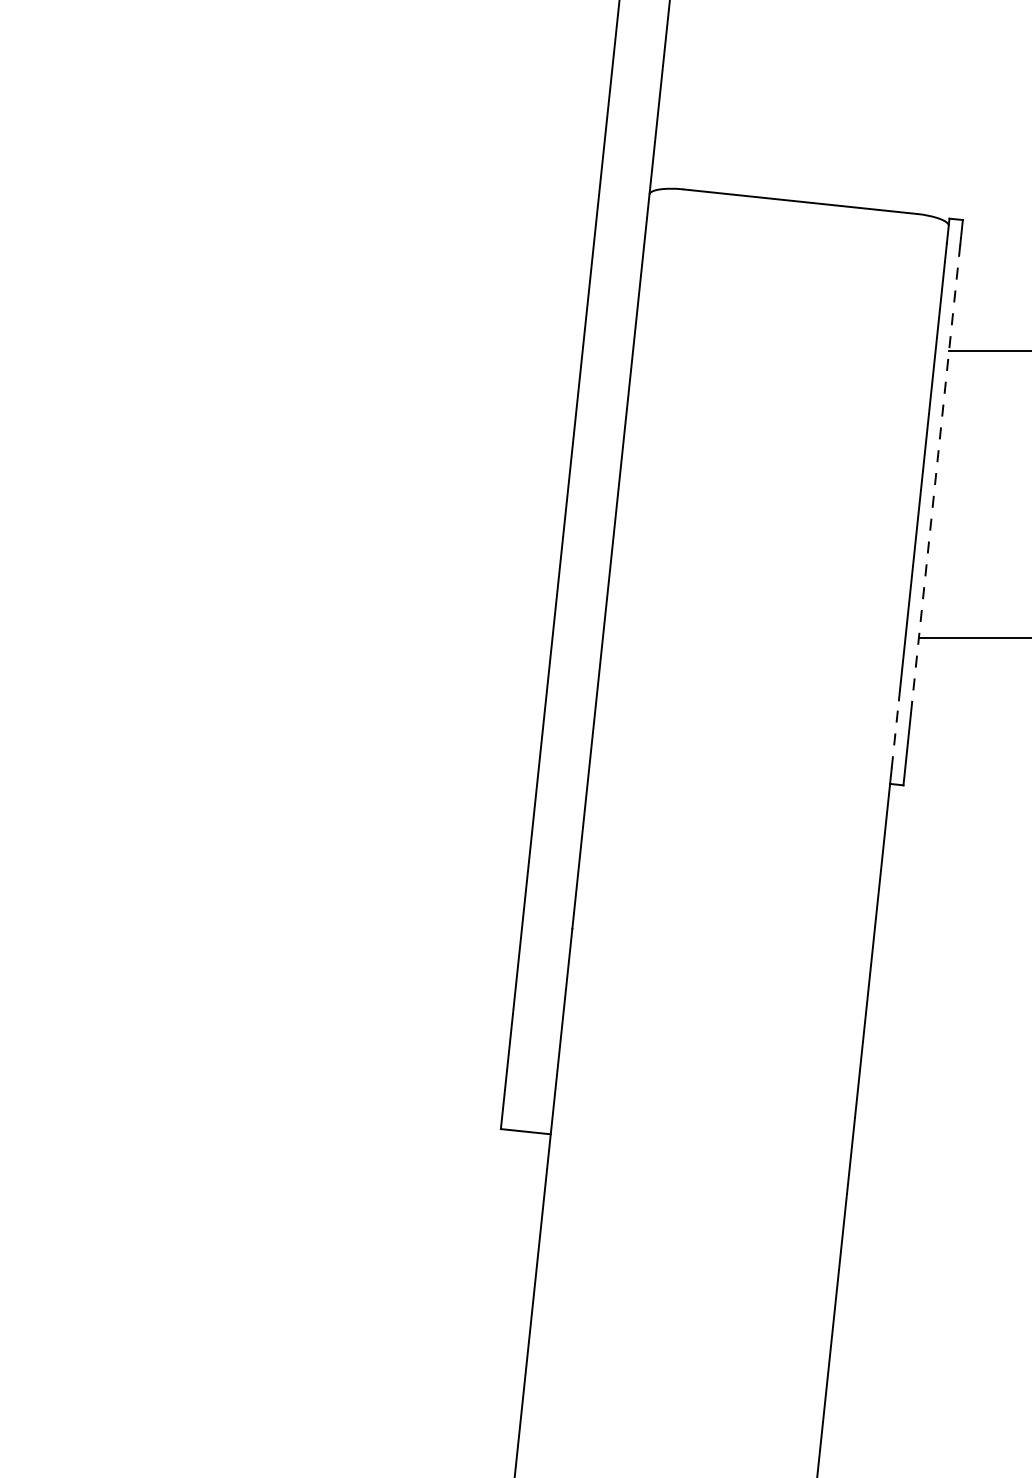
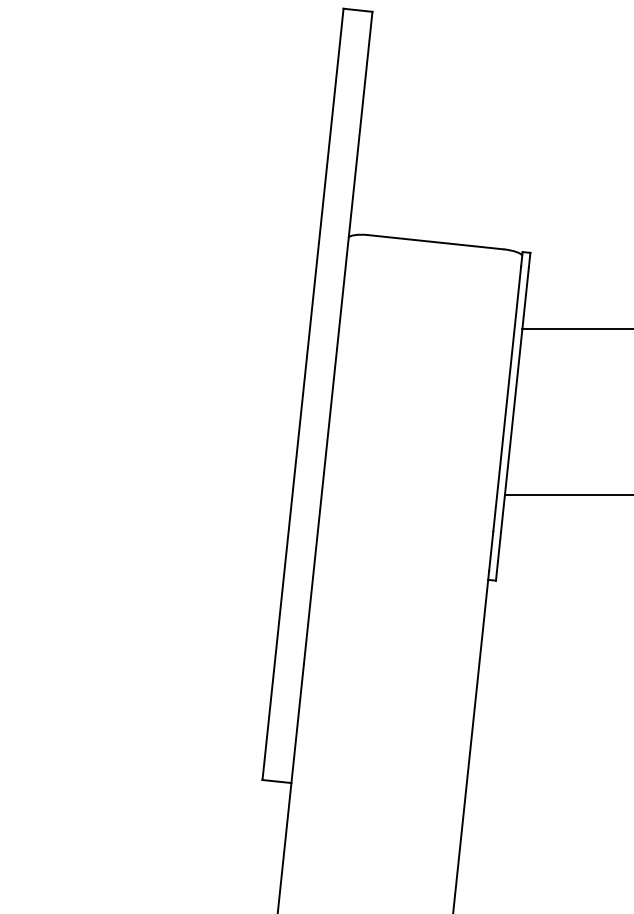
line: (935, 474) -> (514, 400), dashed -> solid
line: (895, 734) -> (491, 551), dashed -> solid

